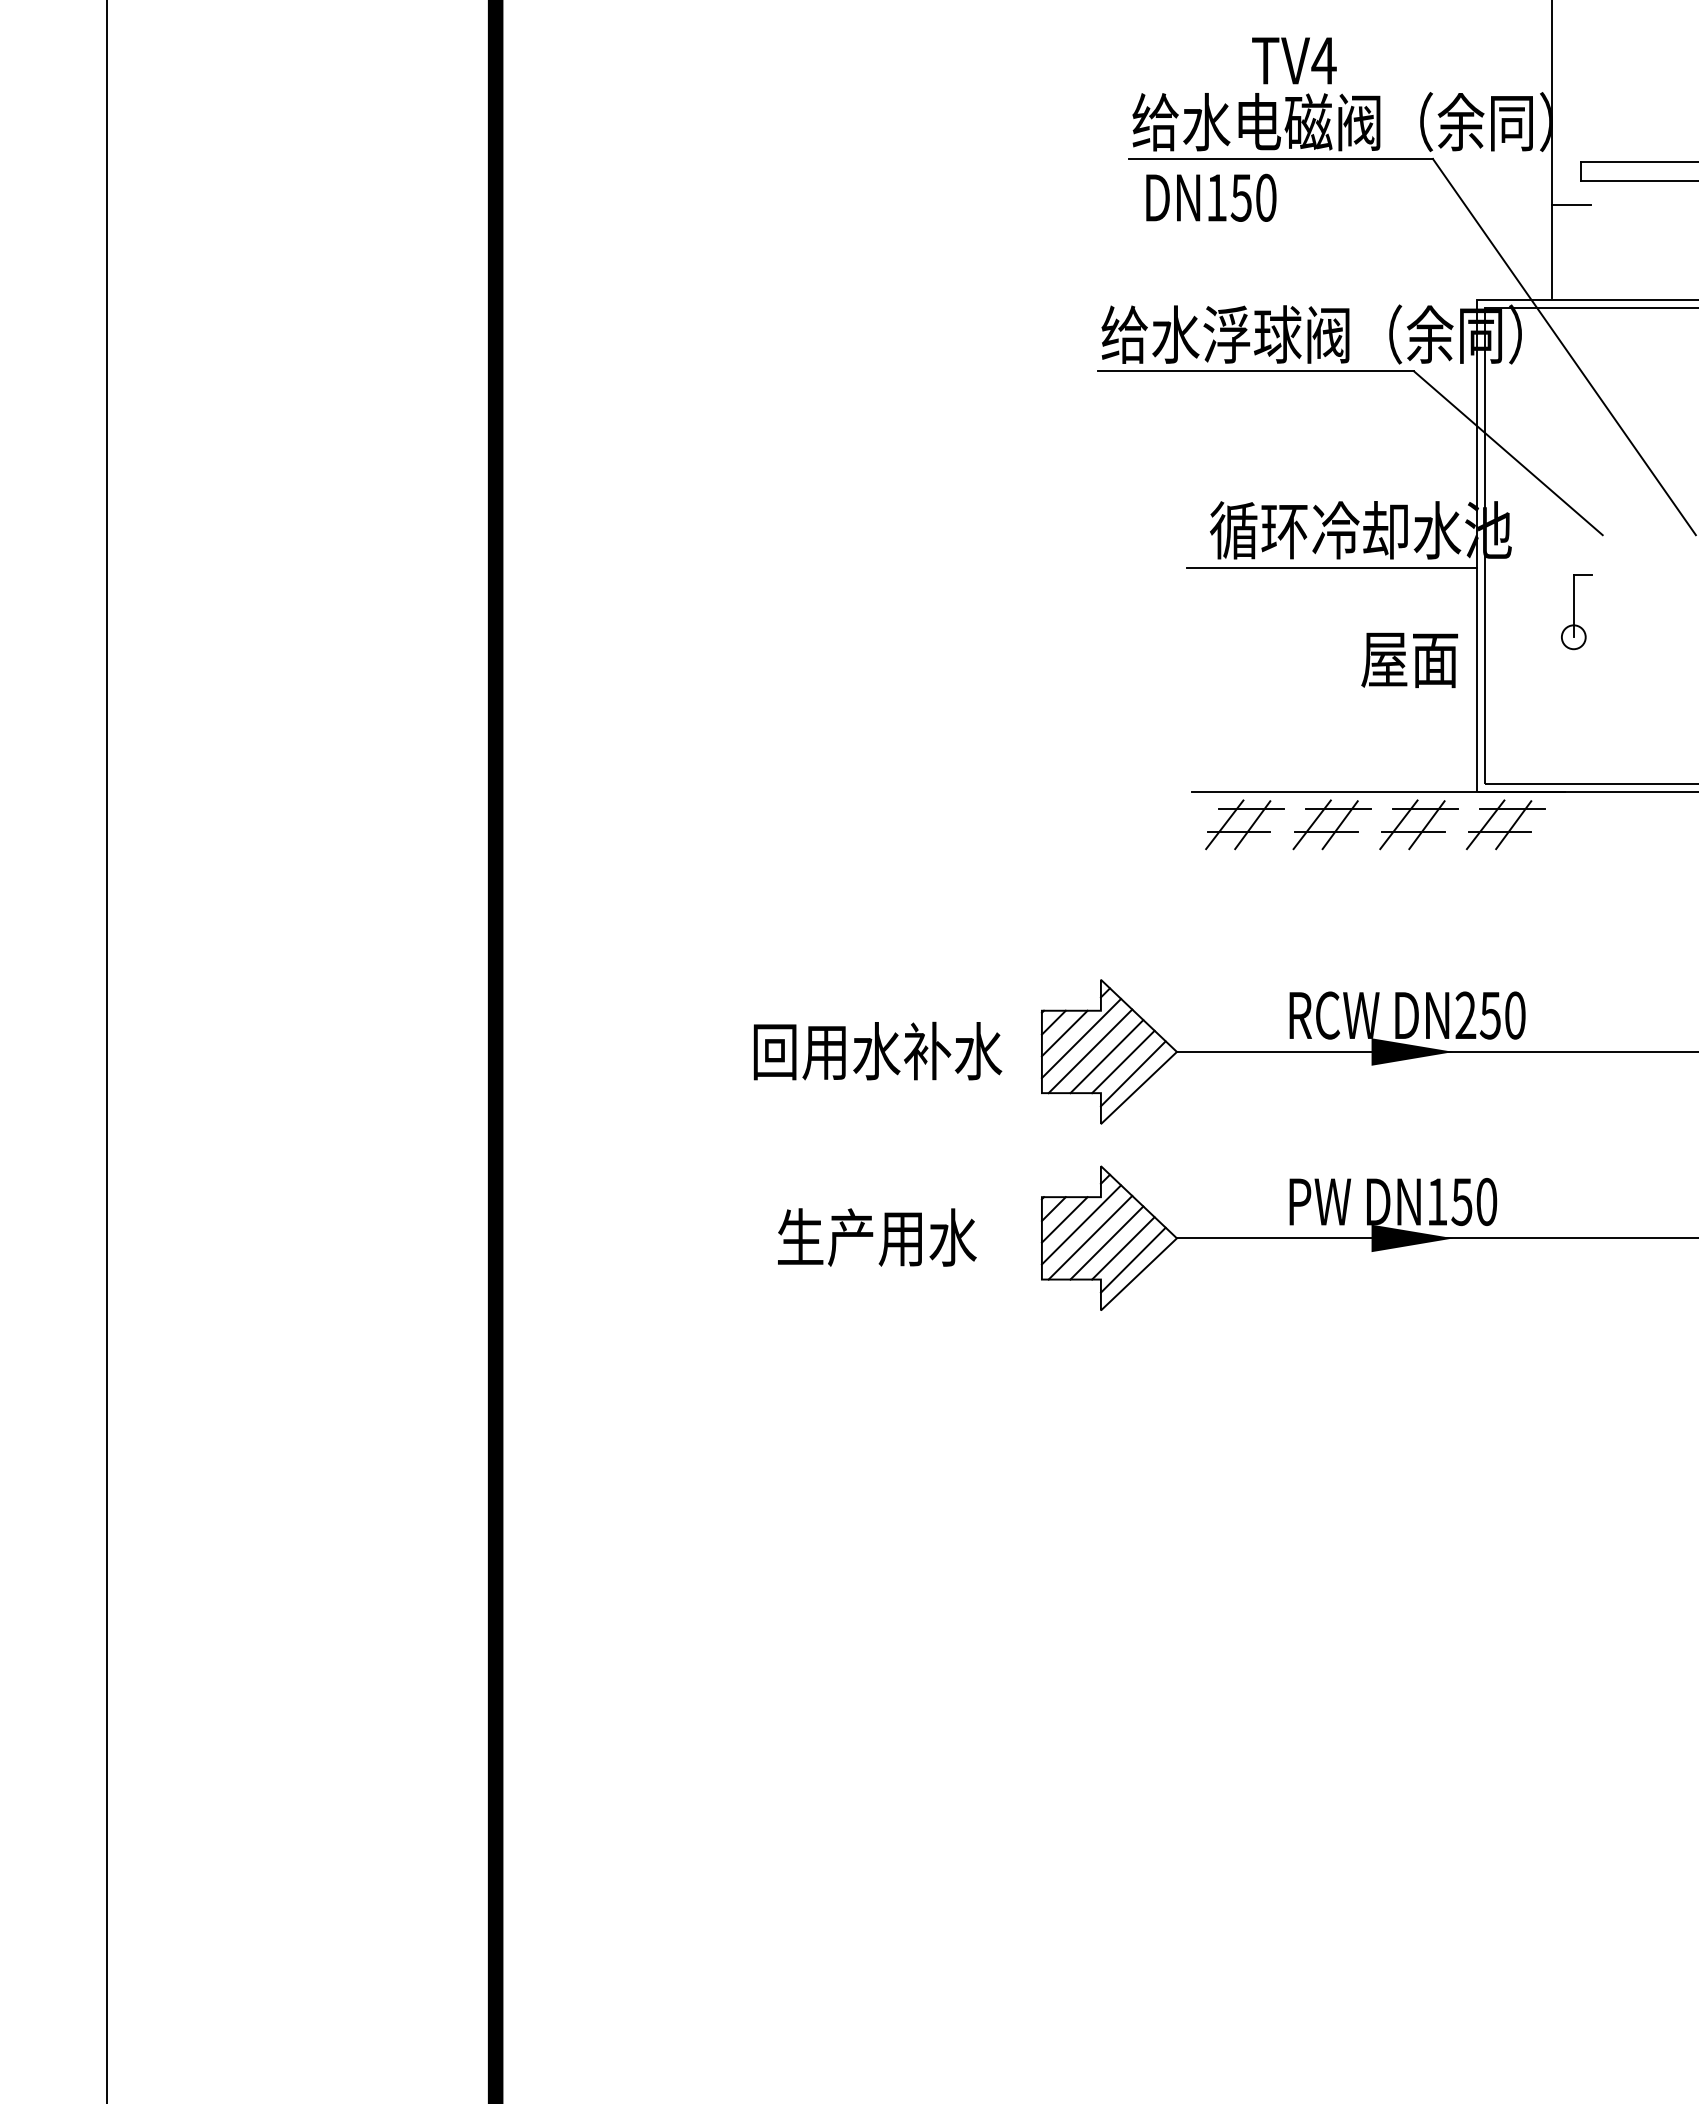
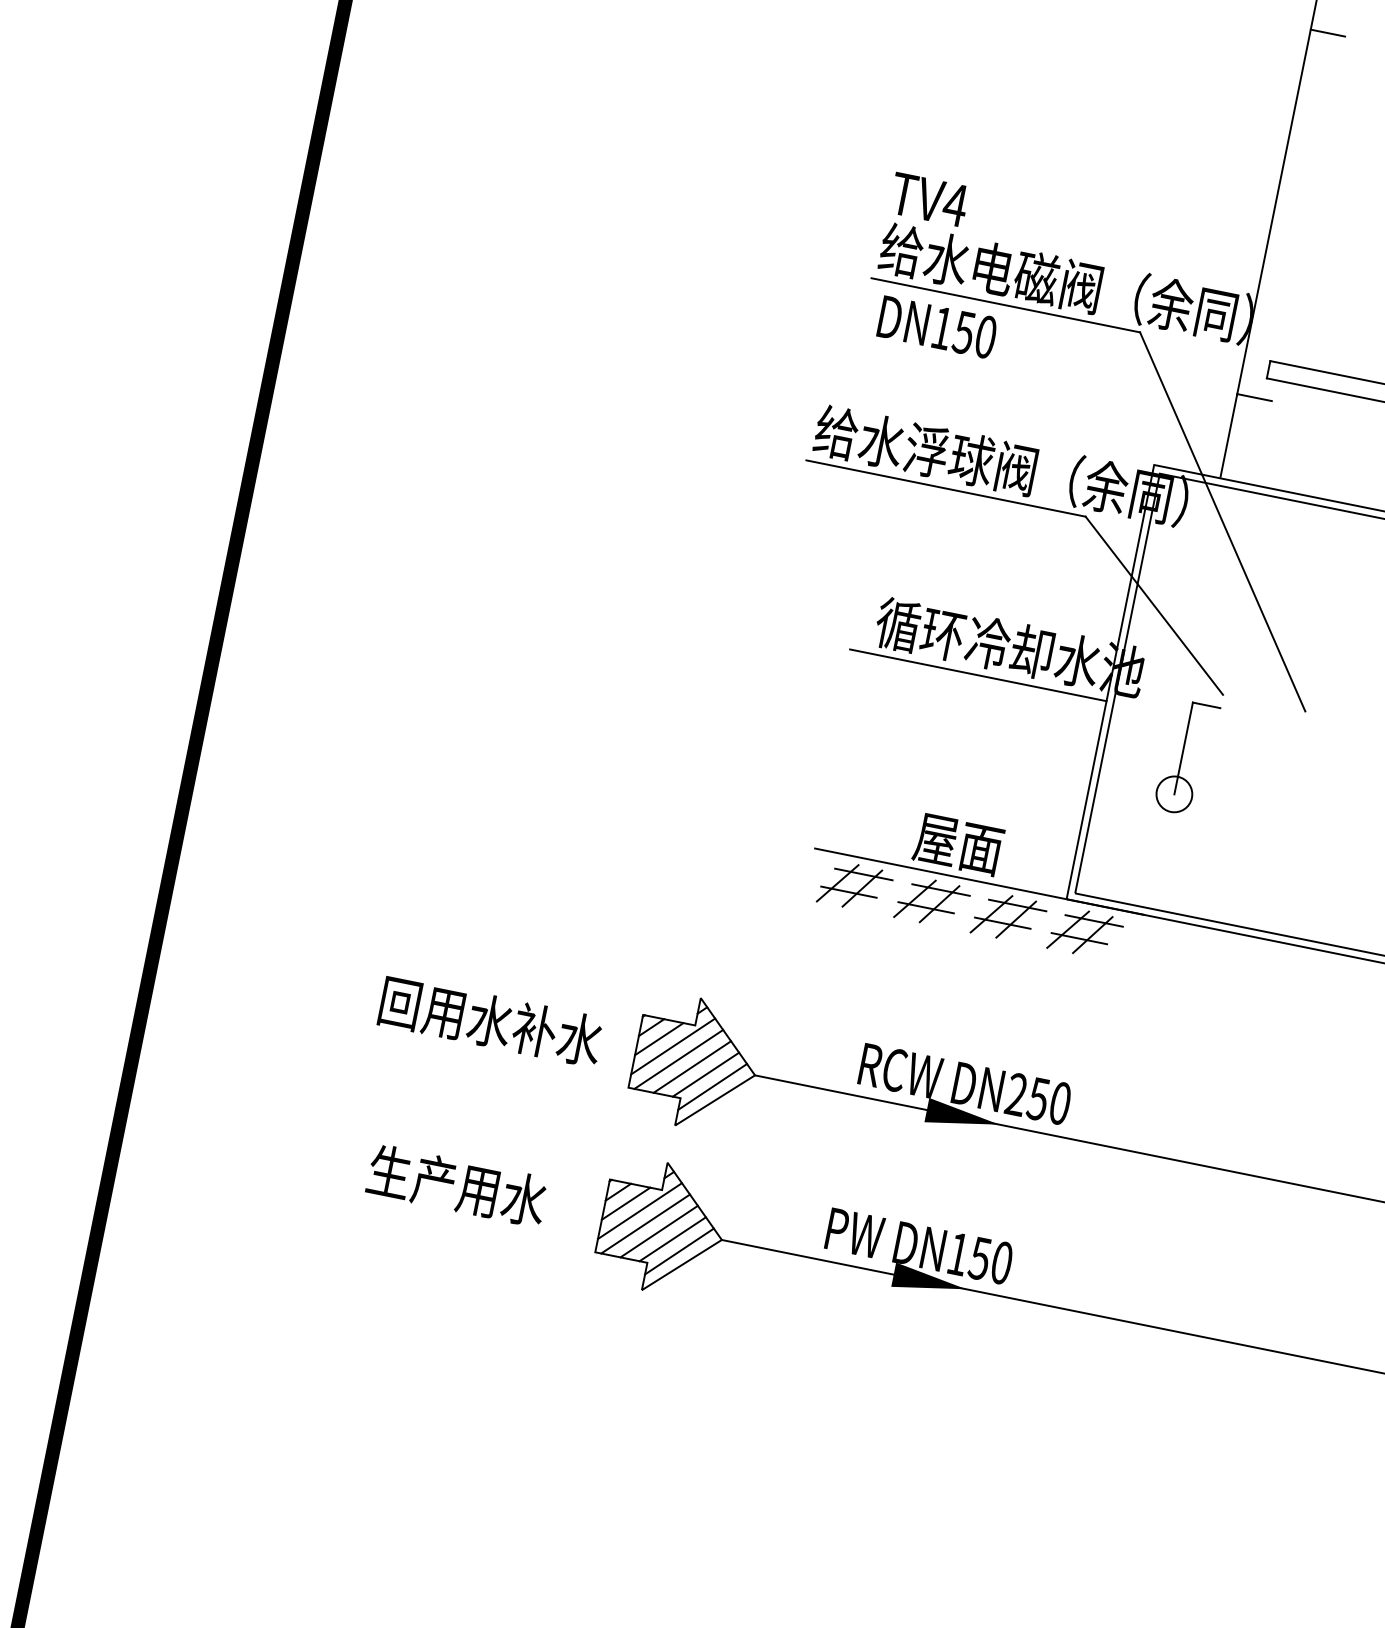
text: (1294, 60) -> (929, 199), moved
part: (1576, 611) -> (1186, 757), size x1.67
text: (1409, 659) -> (958, 843), moved

